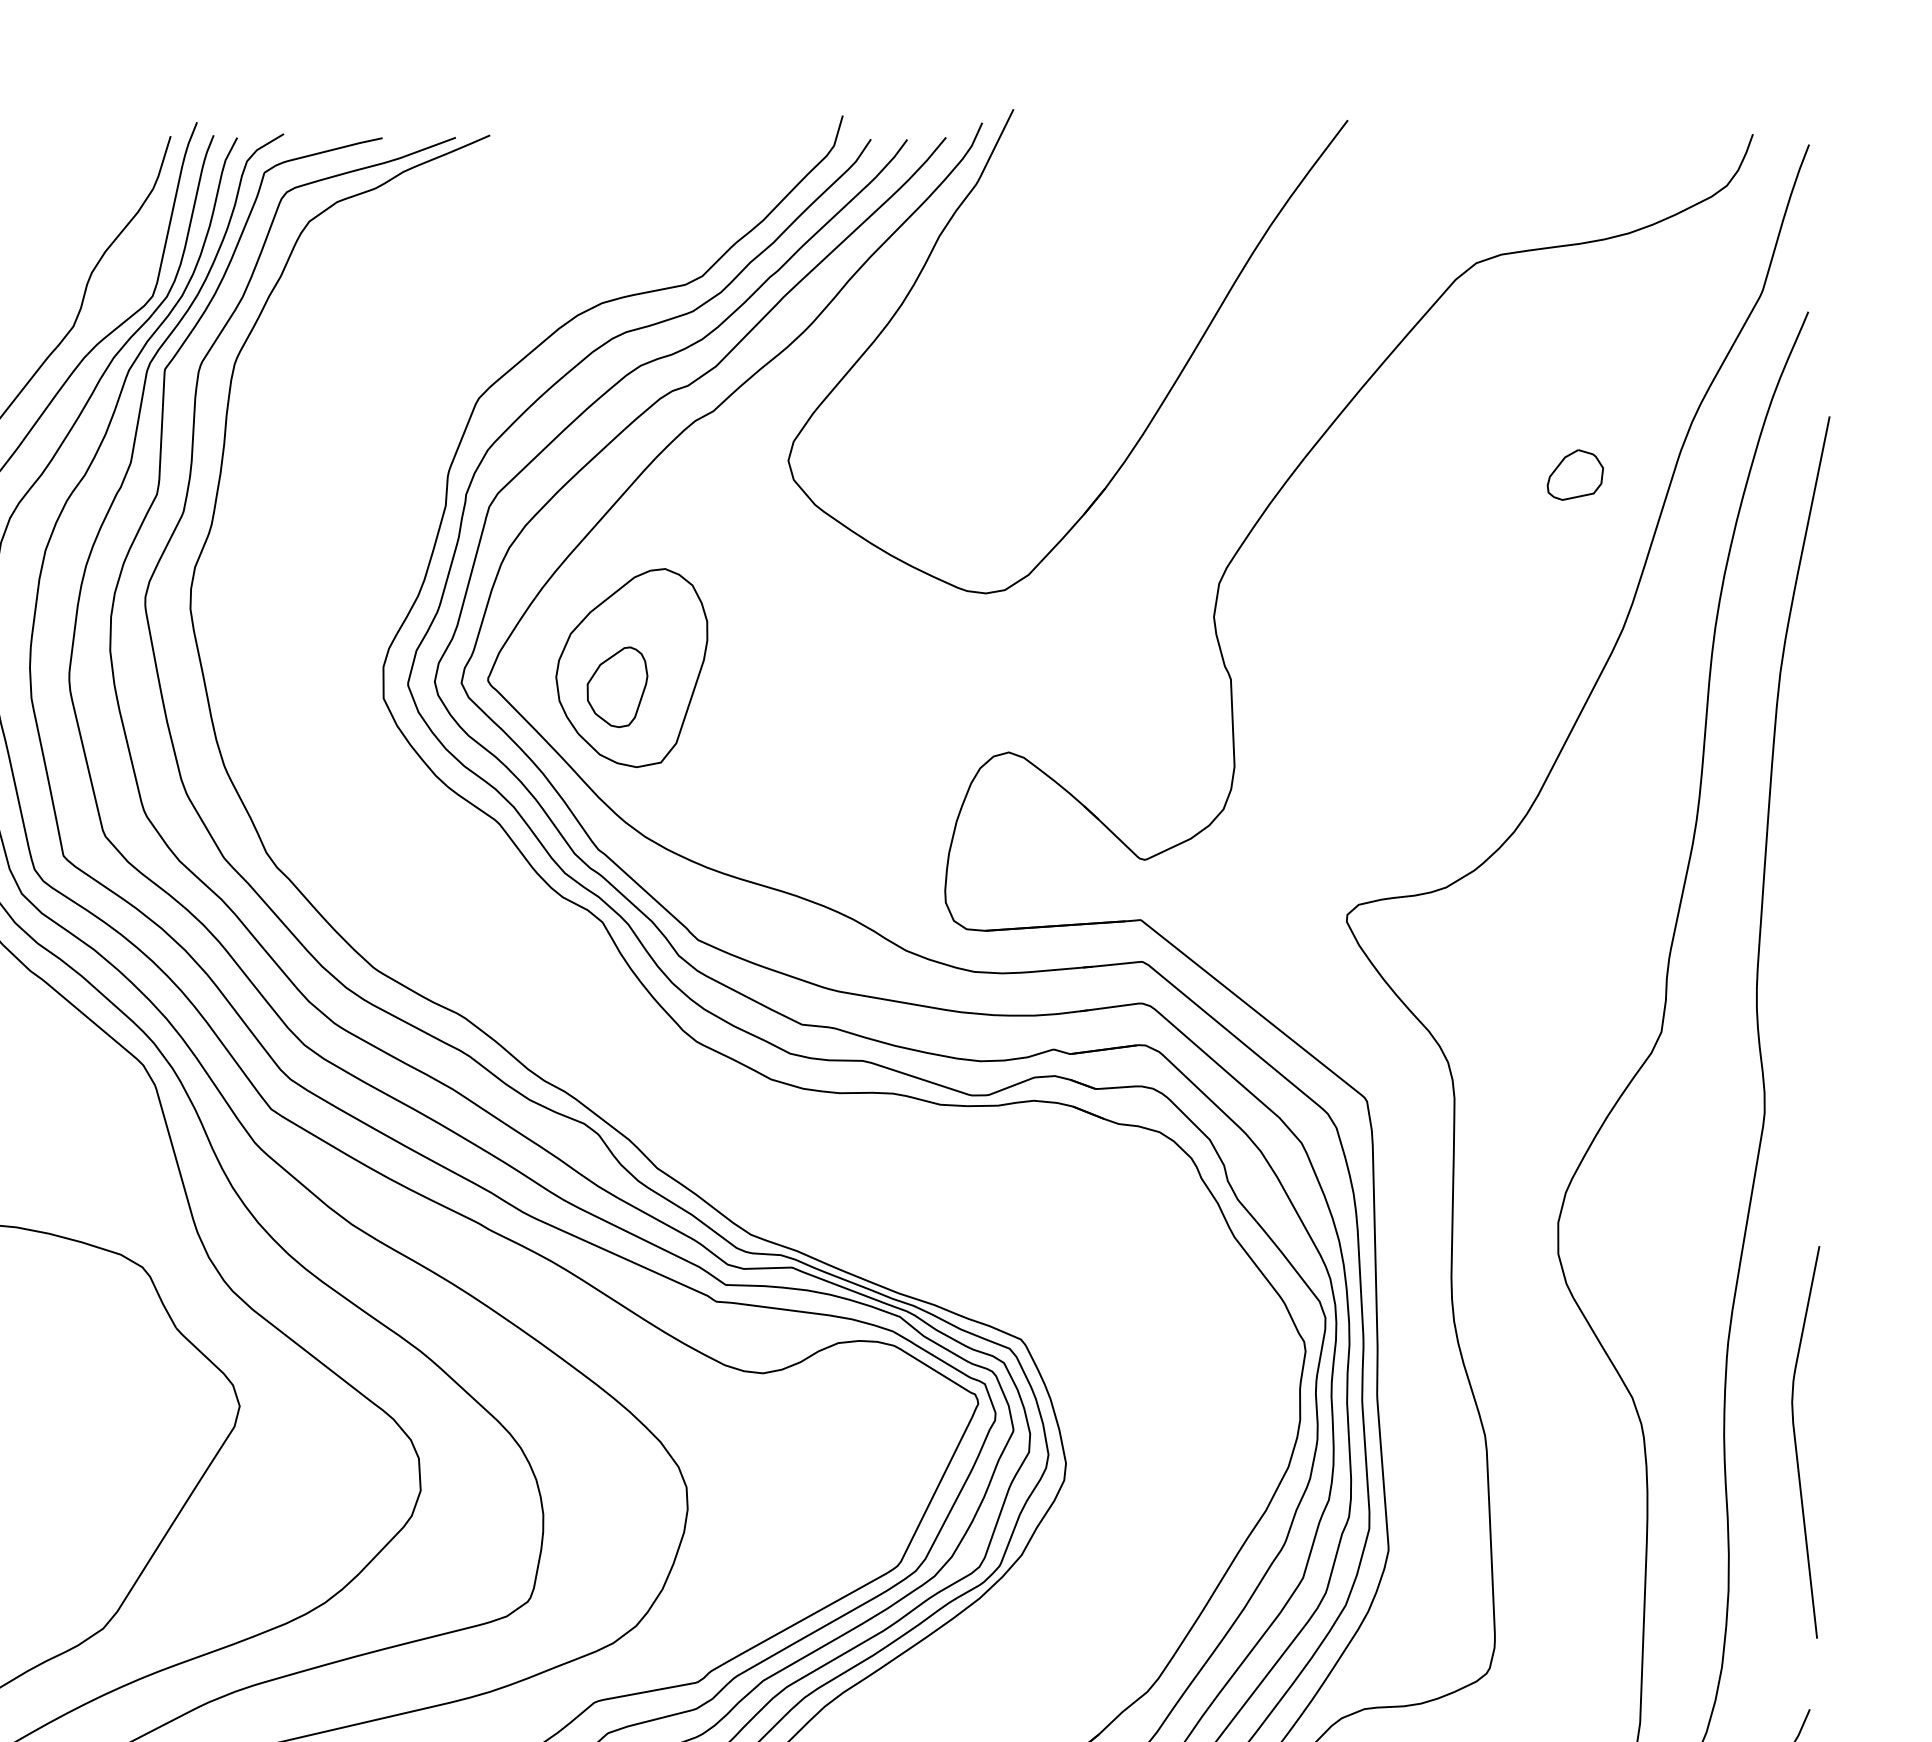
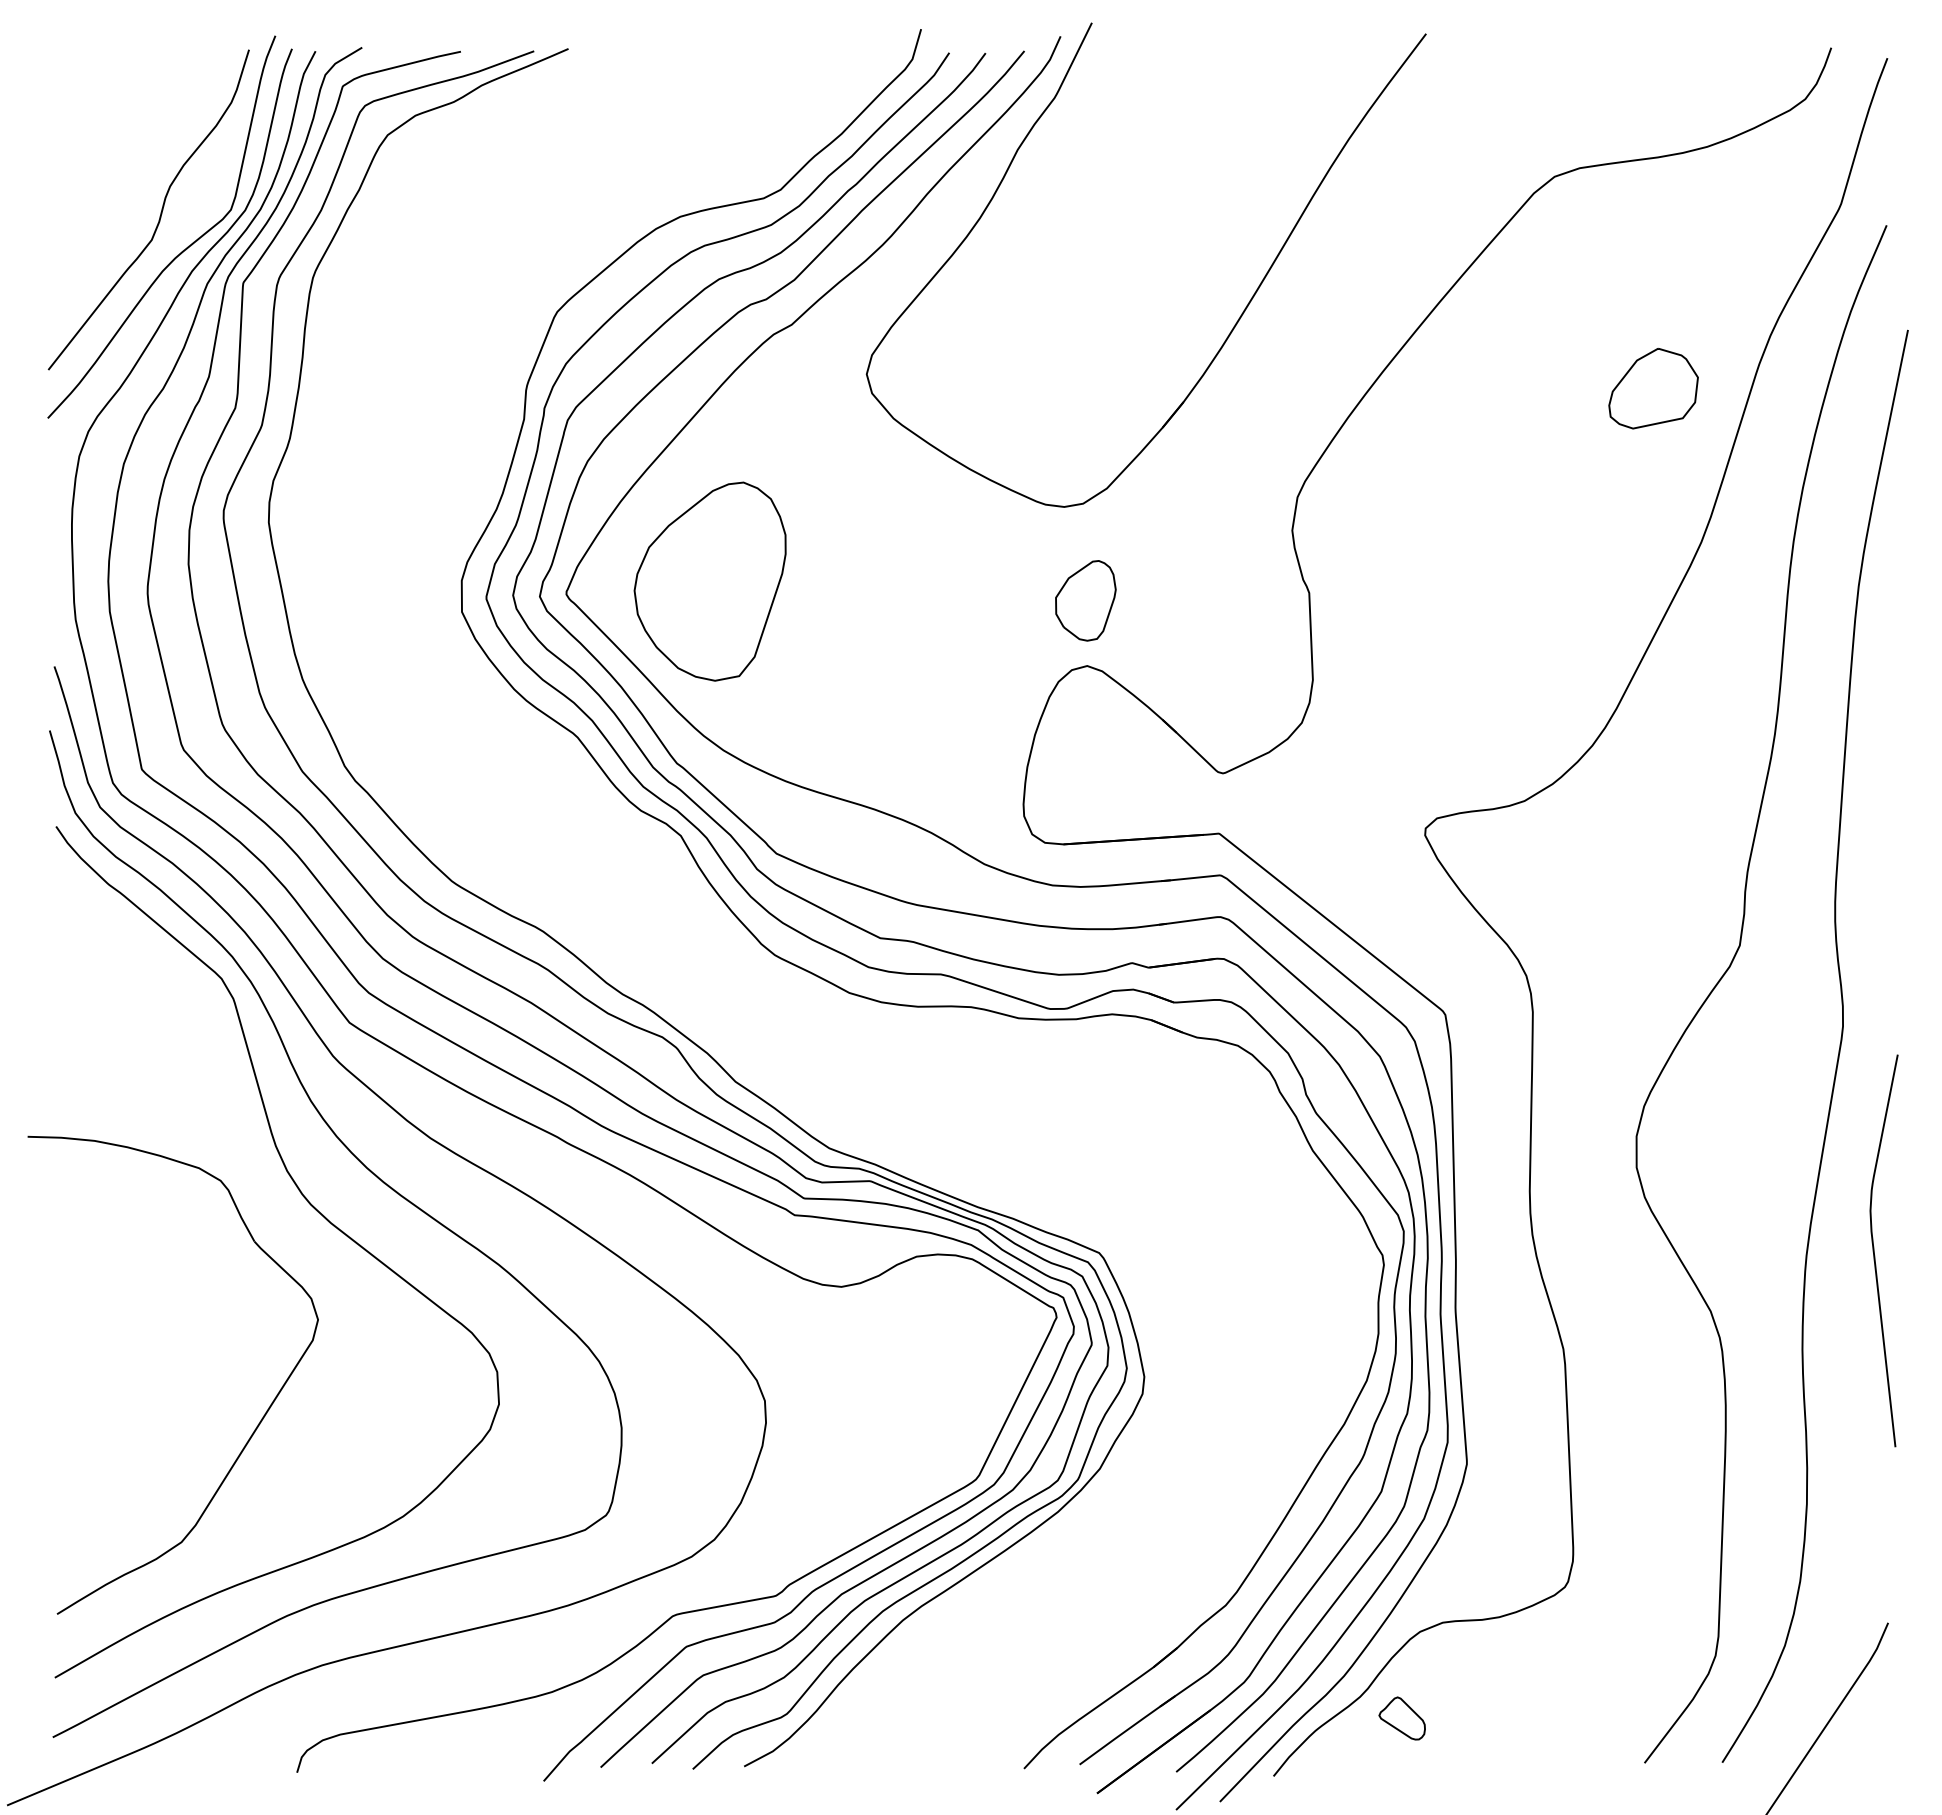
part: (1575, 474) -> (1653, 388), size x1.6
part: (617, 686) -> (1085, 600), moved
curve: (1796, 1441) -> (1874, 1250), moved

